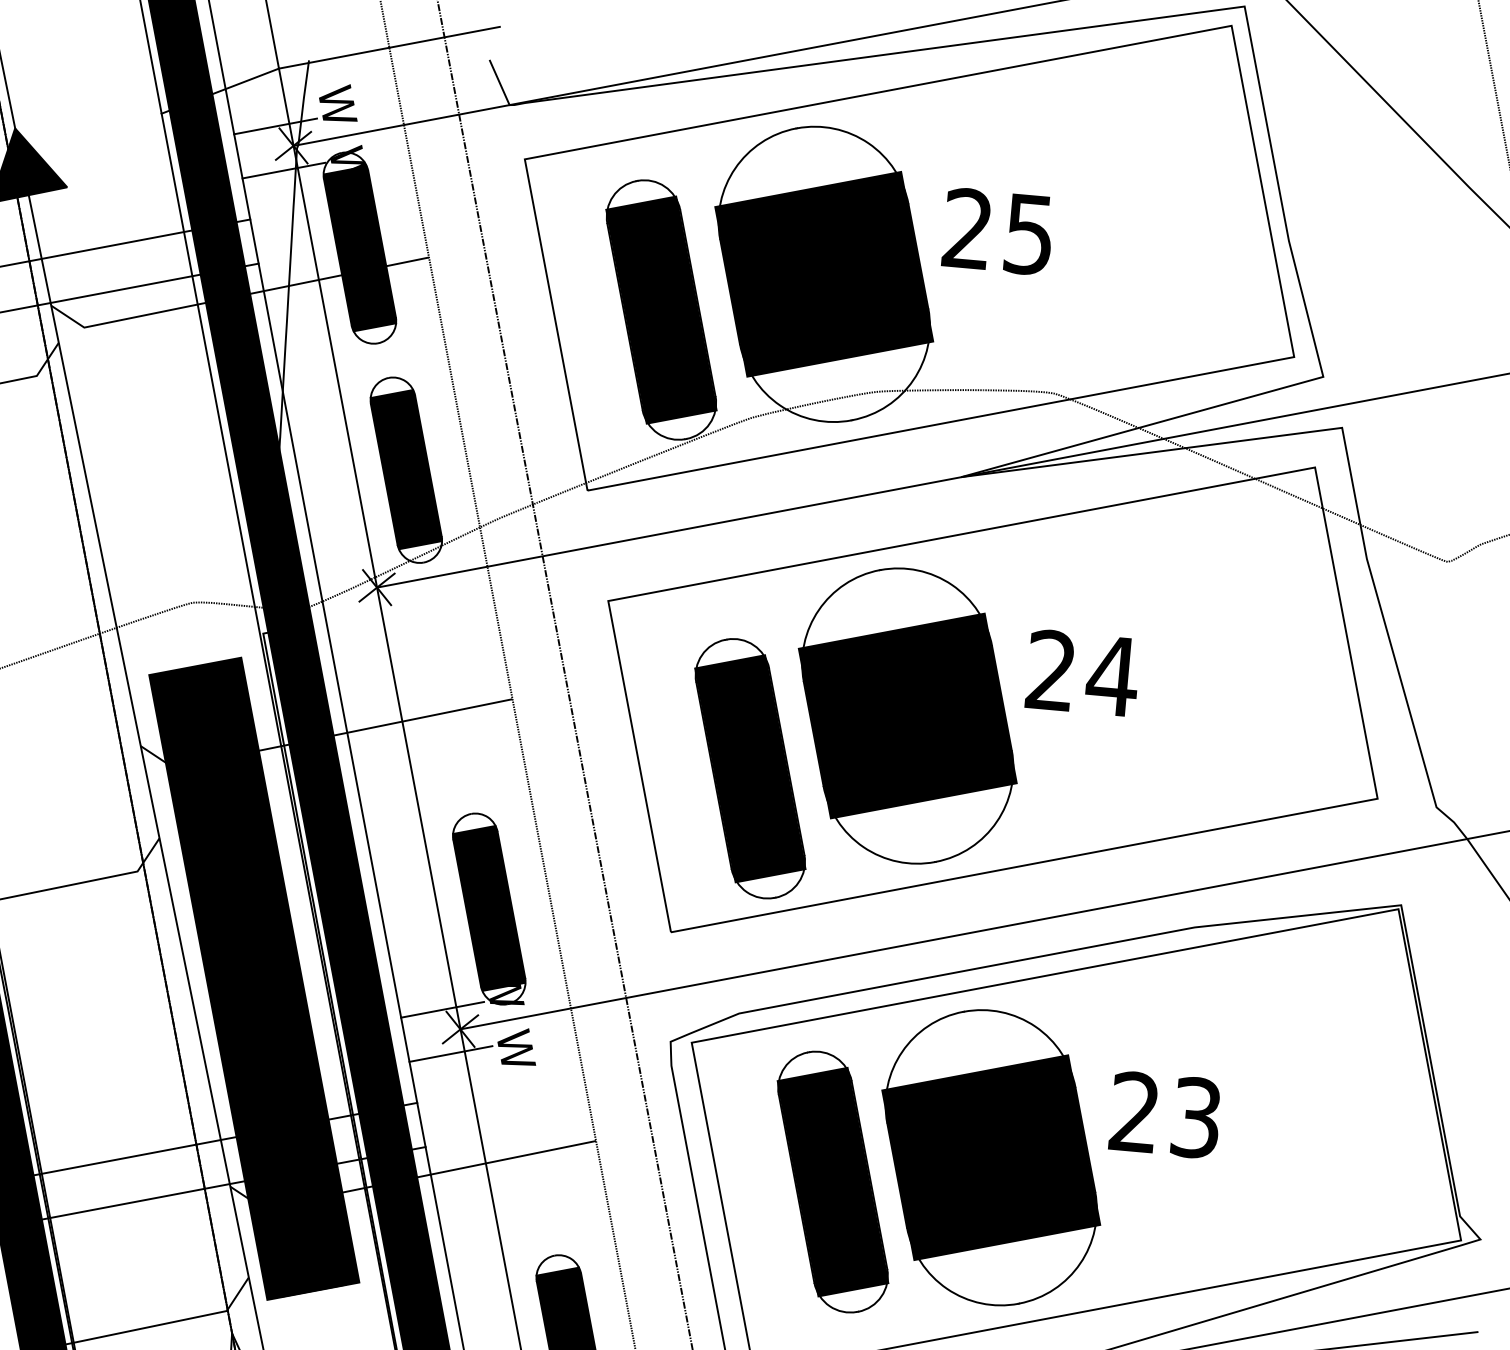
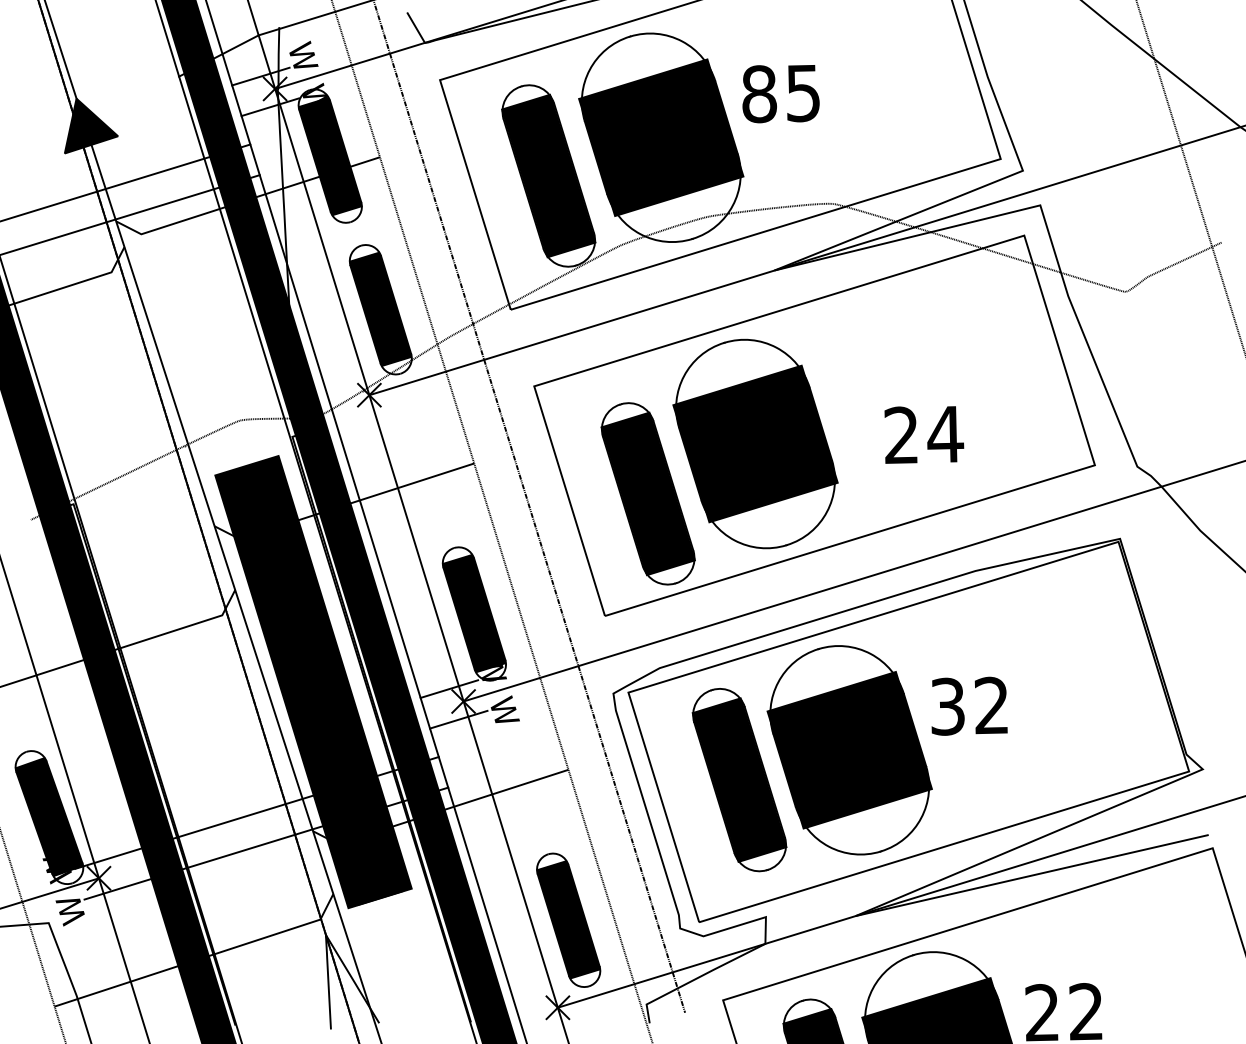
text: (967, 229) -> (759, 94), 25 -> 85
text: (1083, 672) -> (924, 434), moved
text: (1165, 1114) -> (969, 705), 23 -> 32

